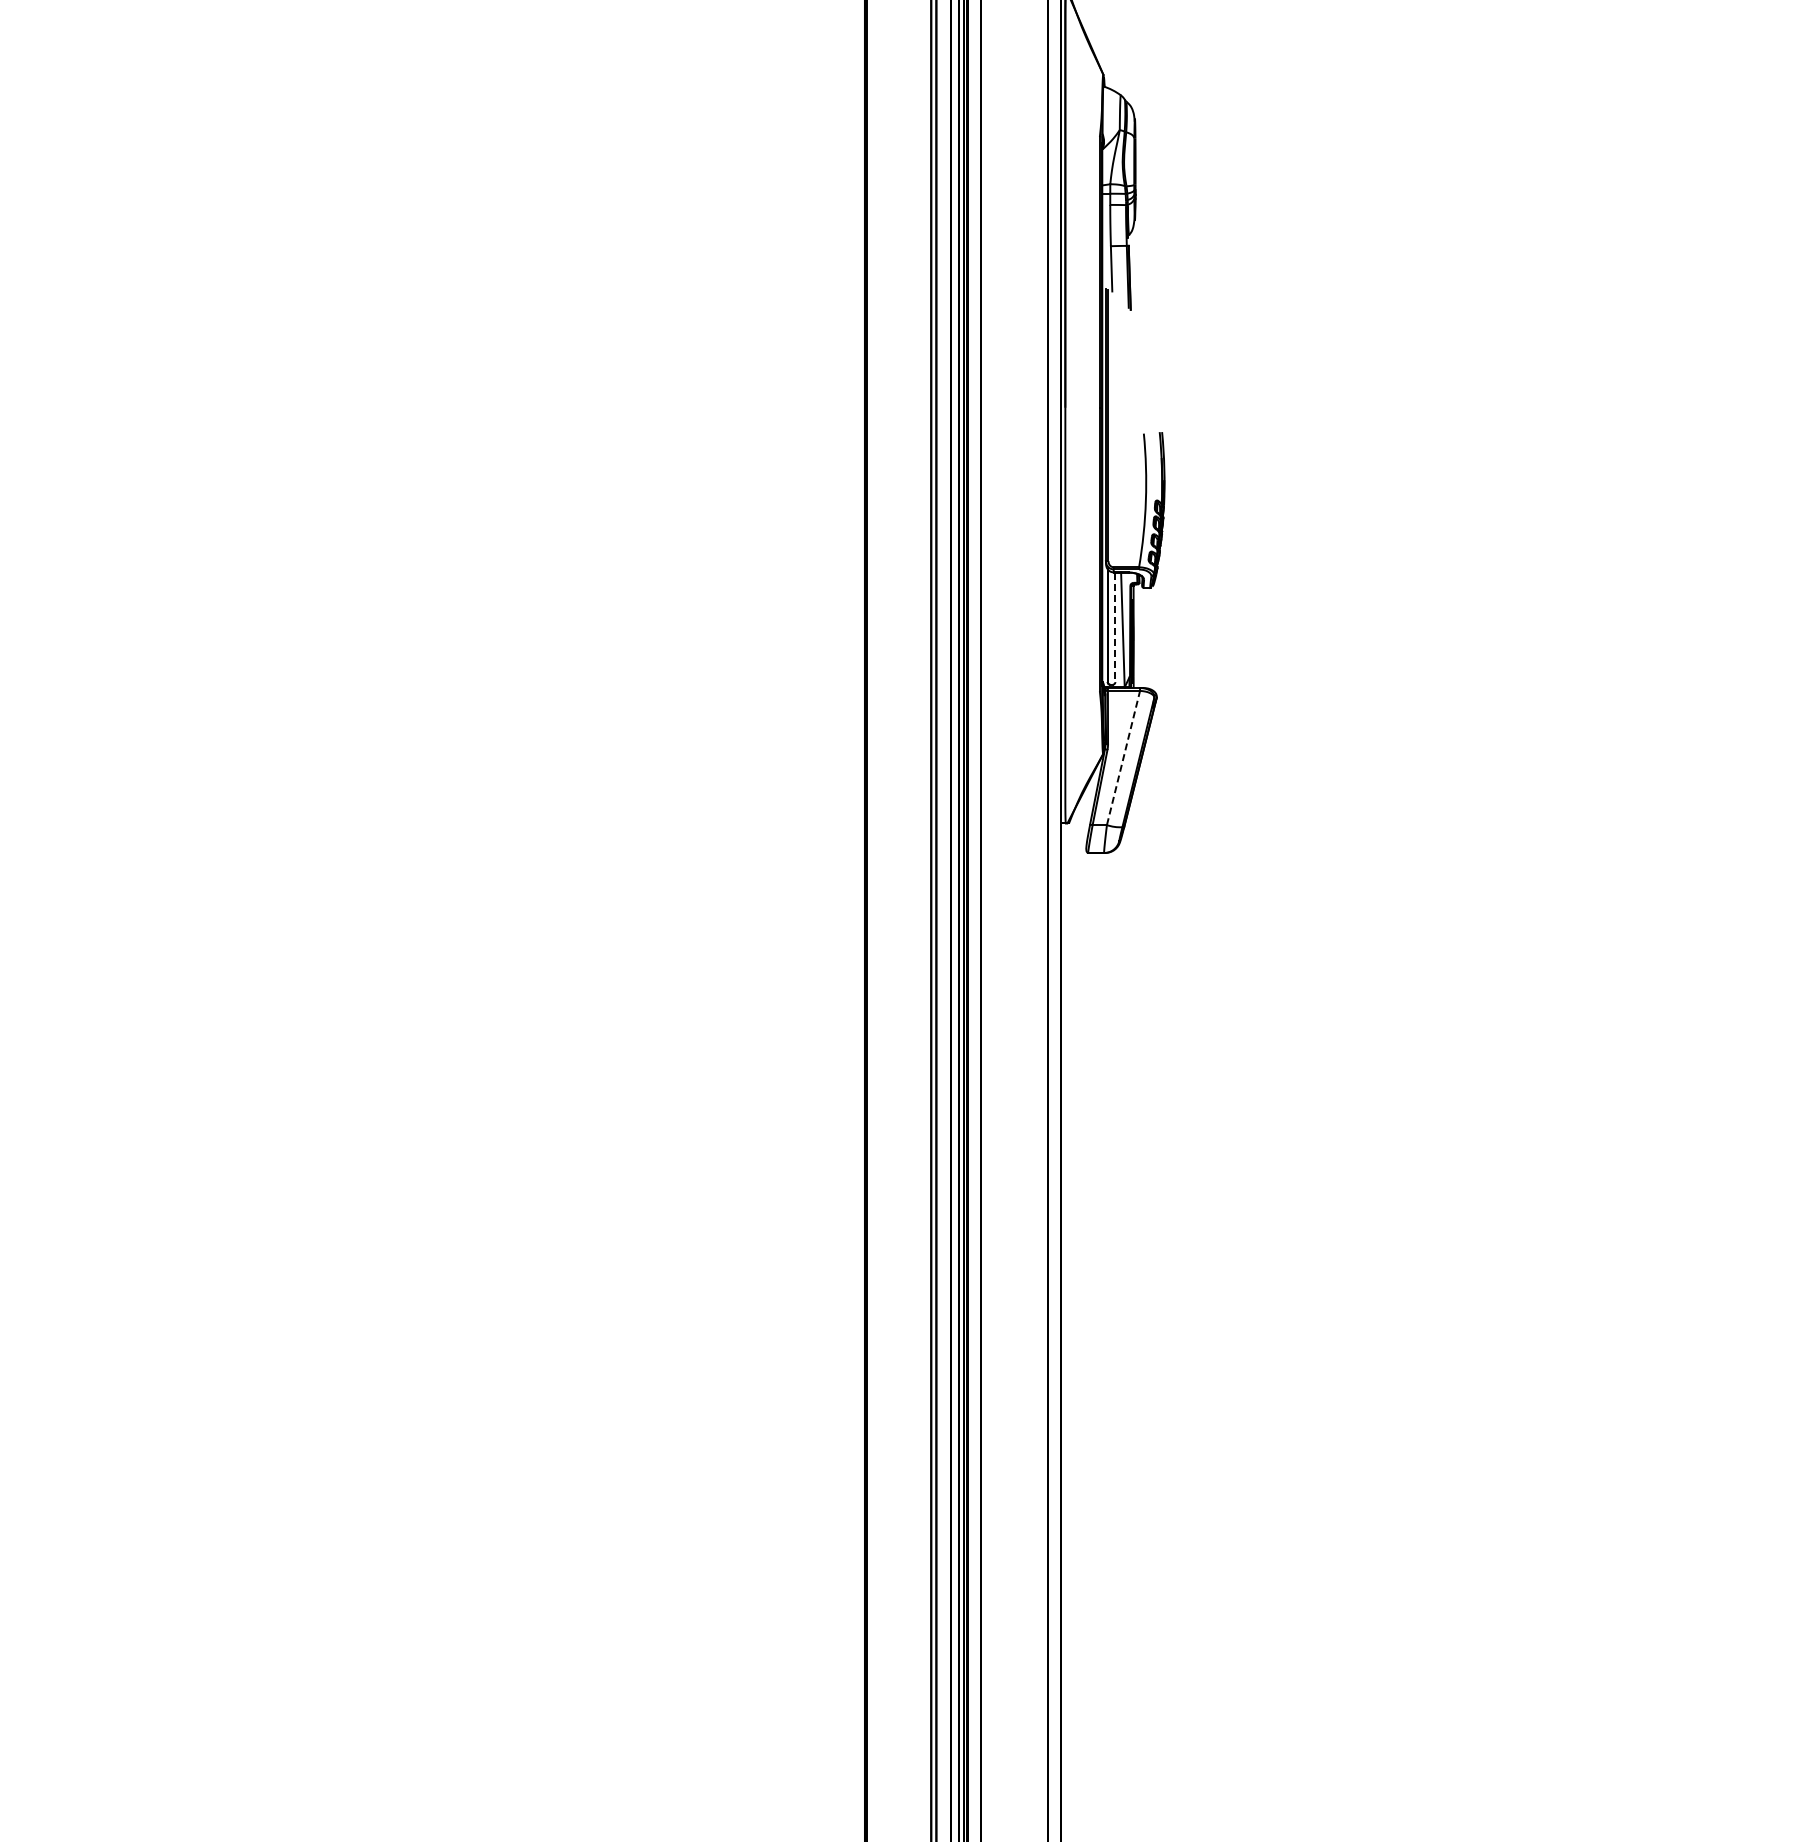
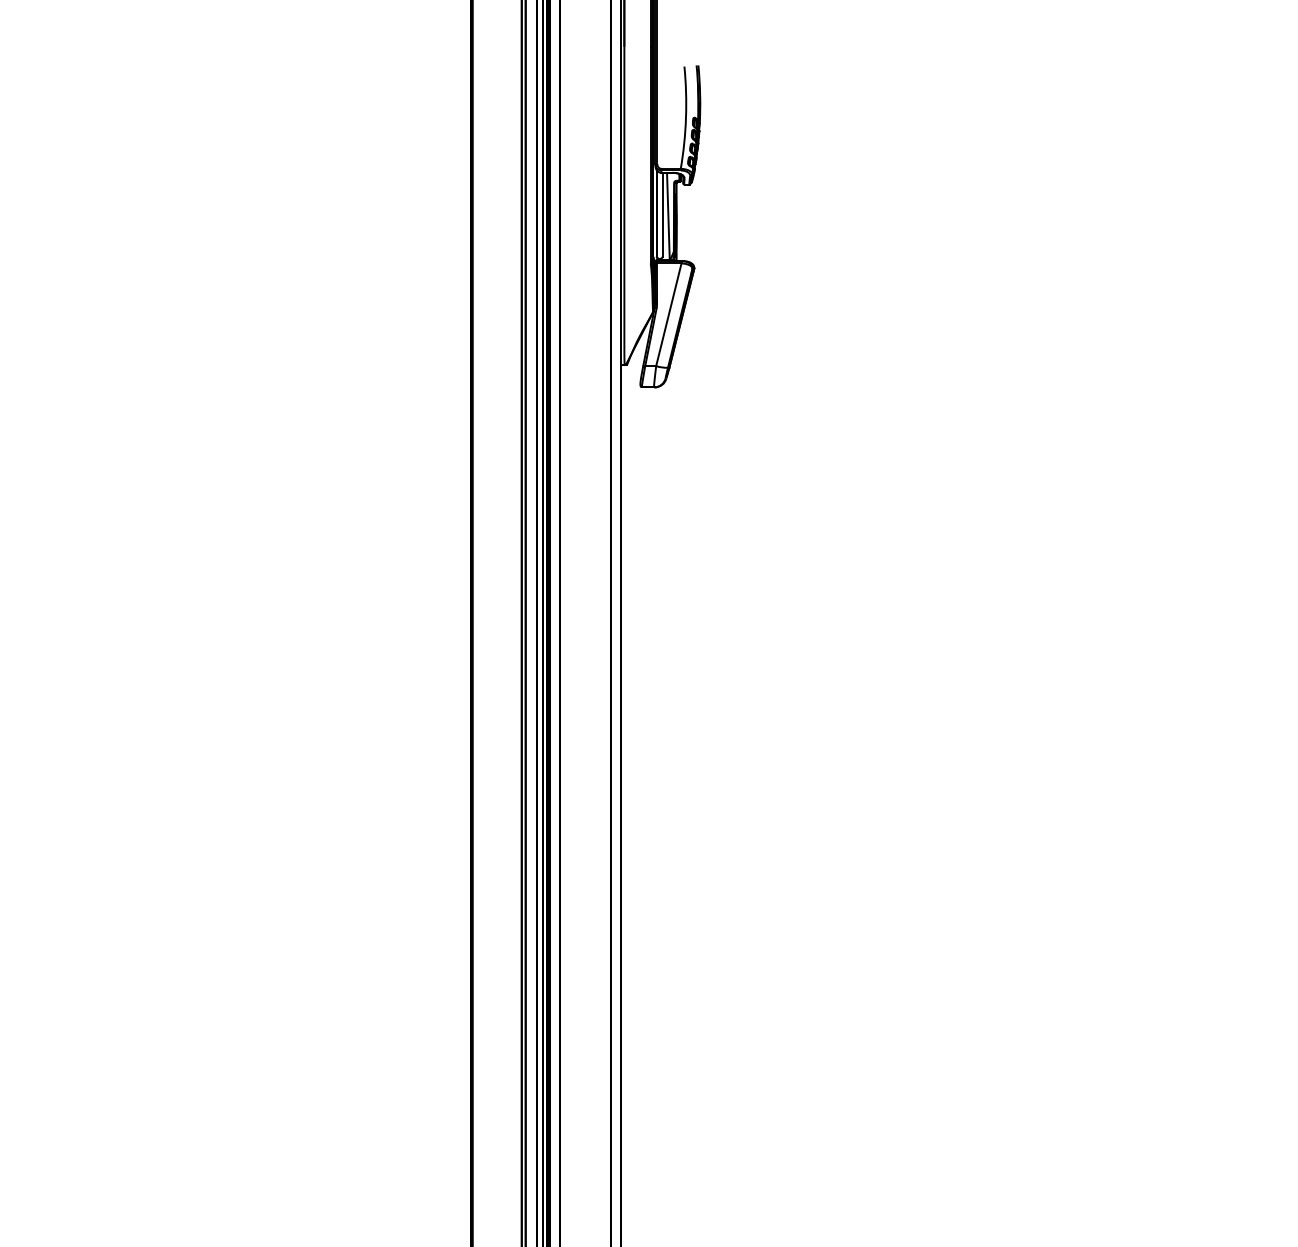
line: (1115, 627) -> (662, 214), dashed -> solid
line: (1123, 757) -> (668, 314), dashed -> solid

